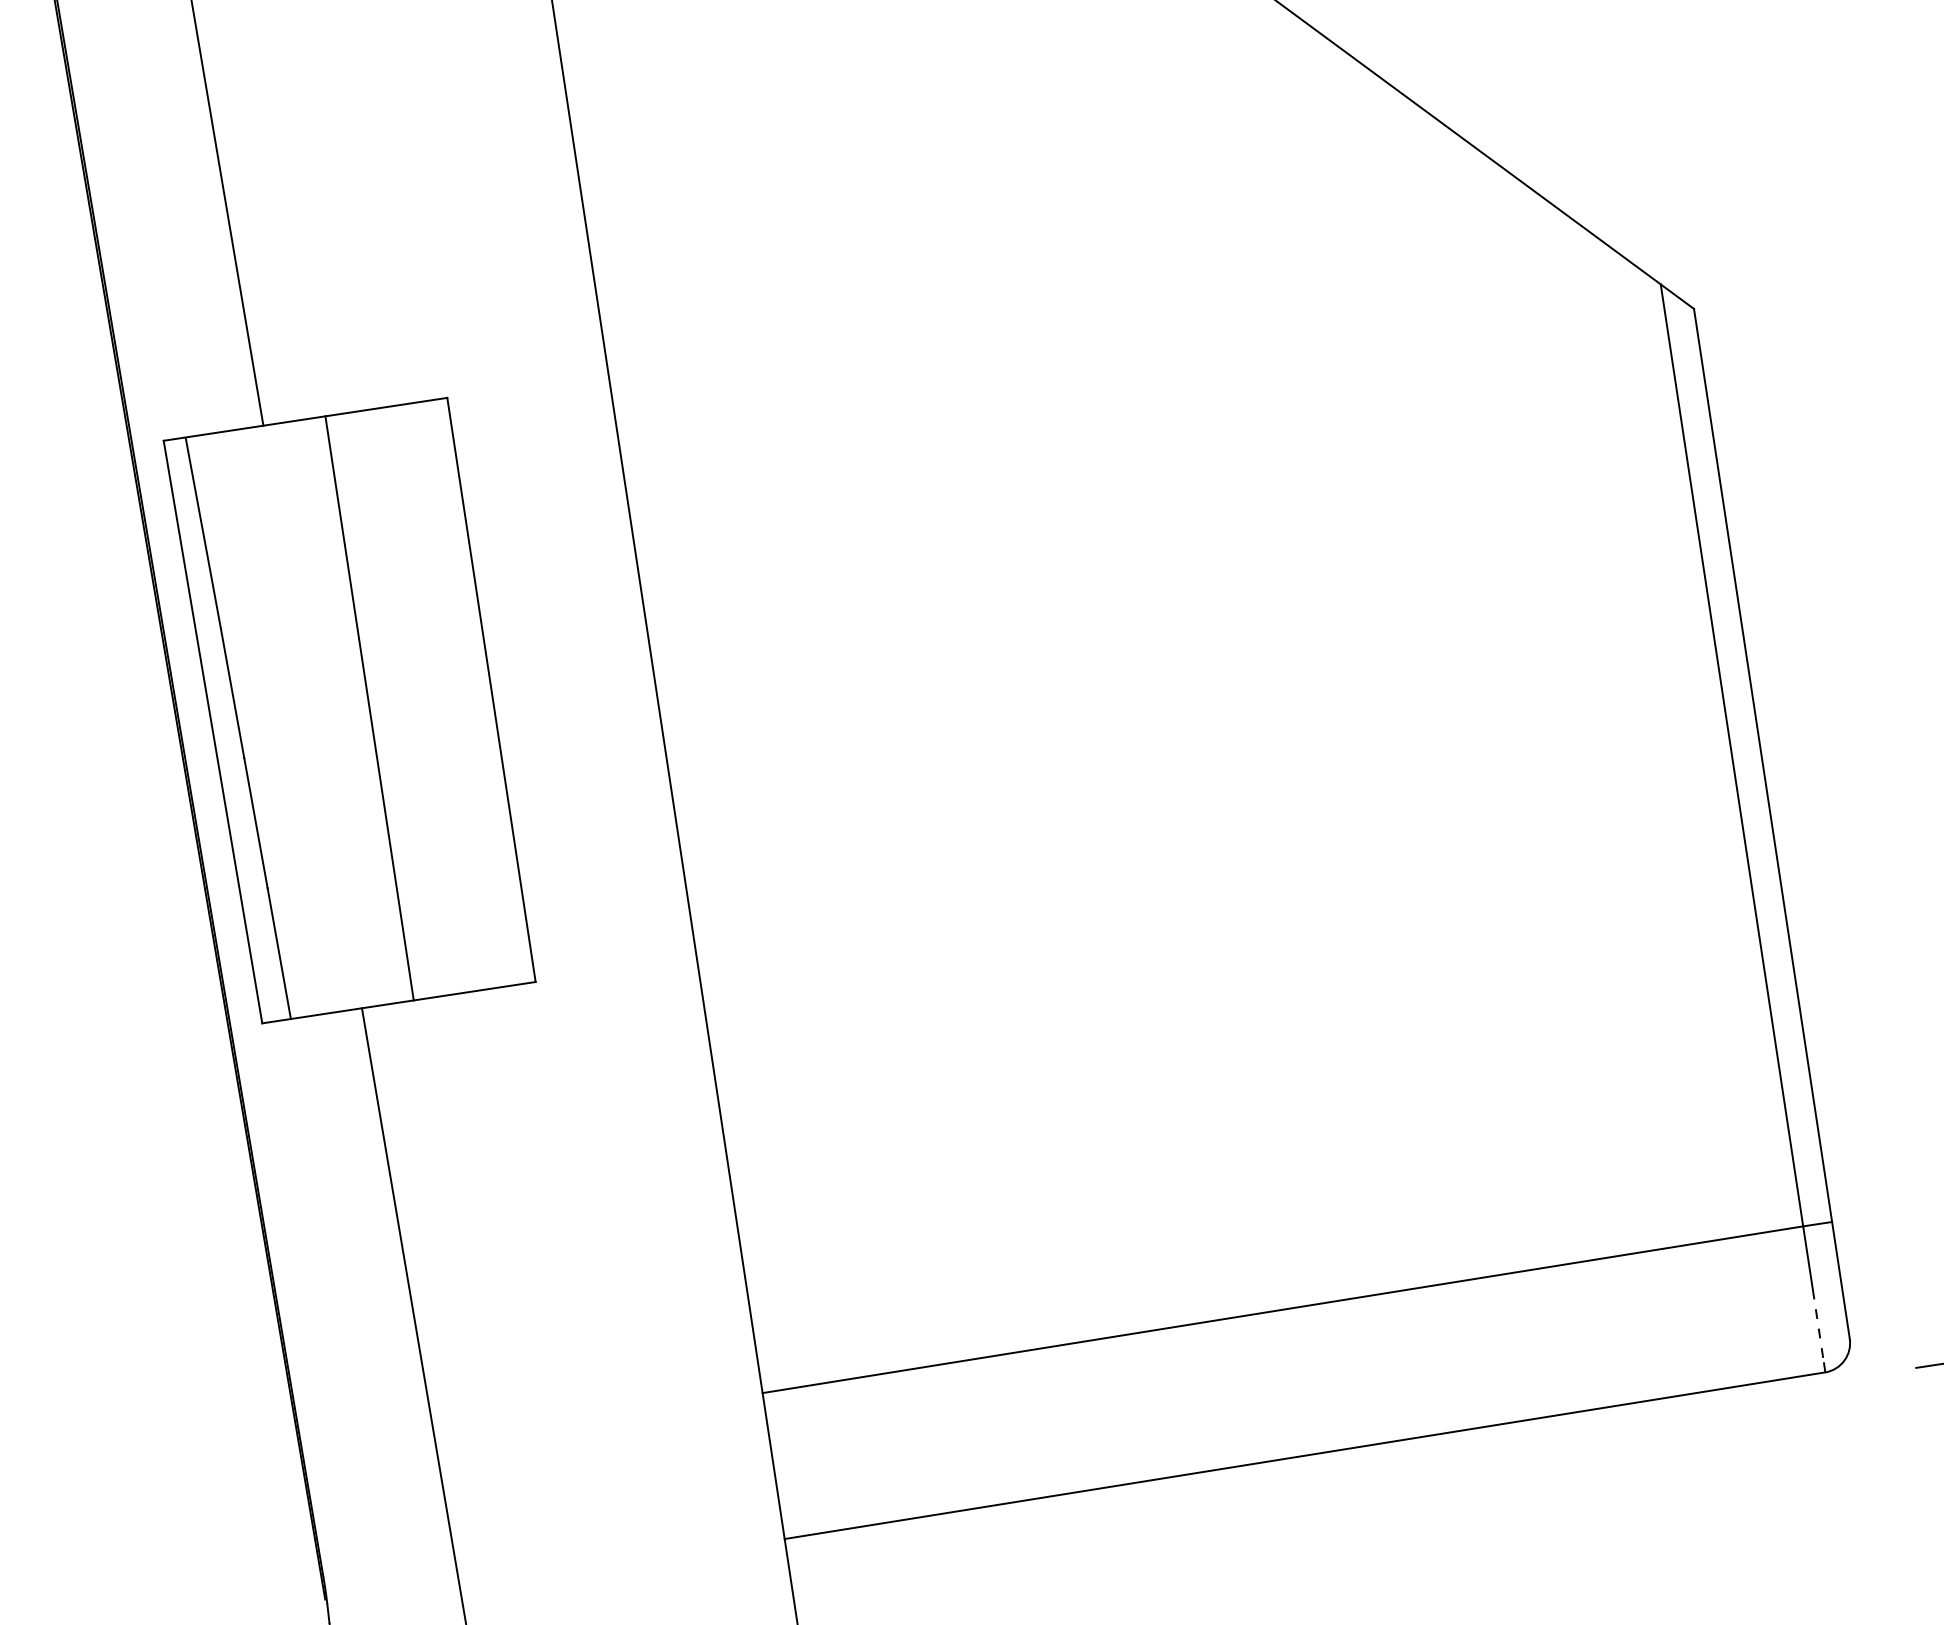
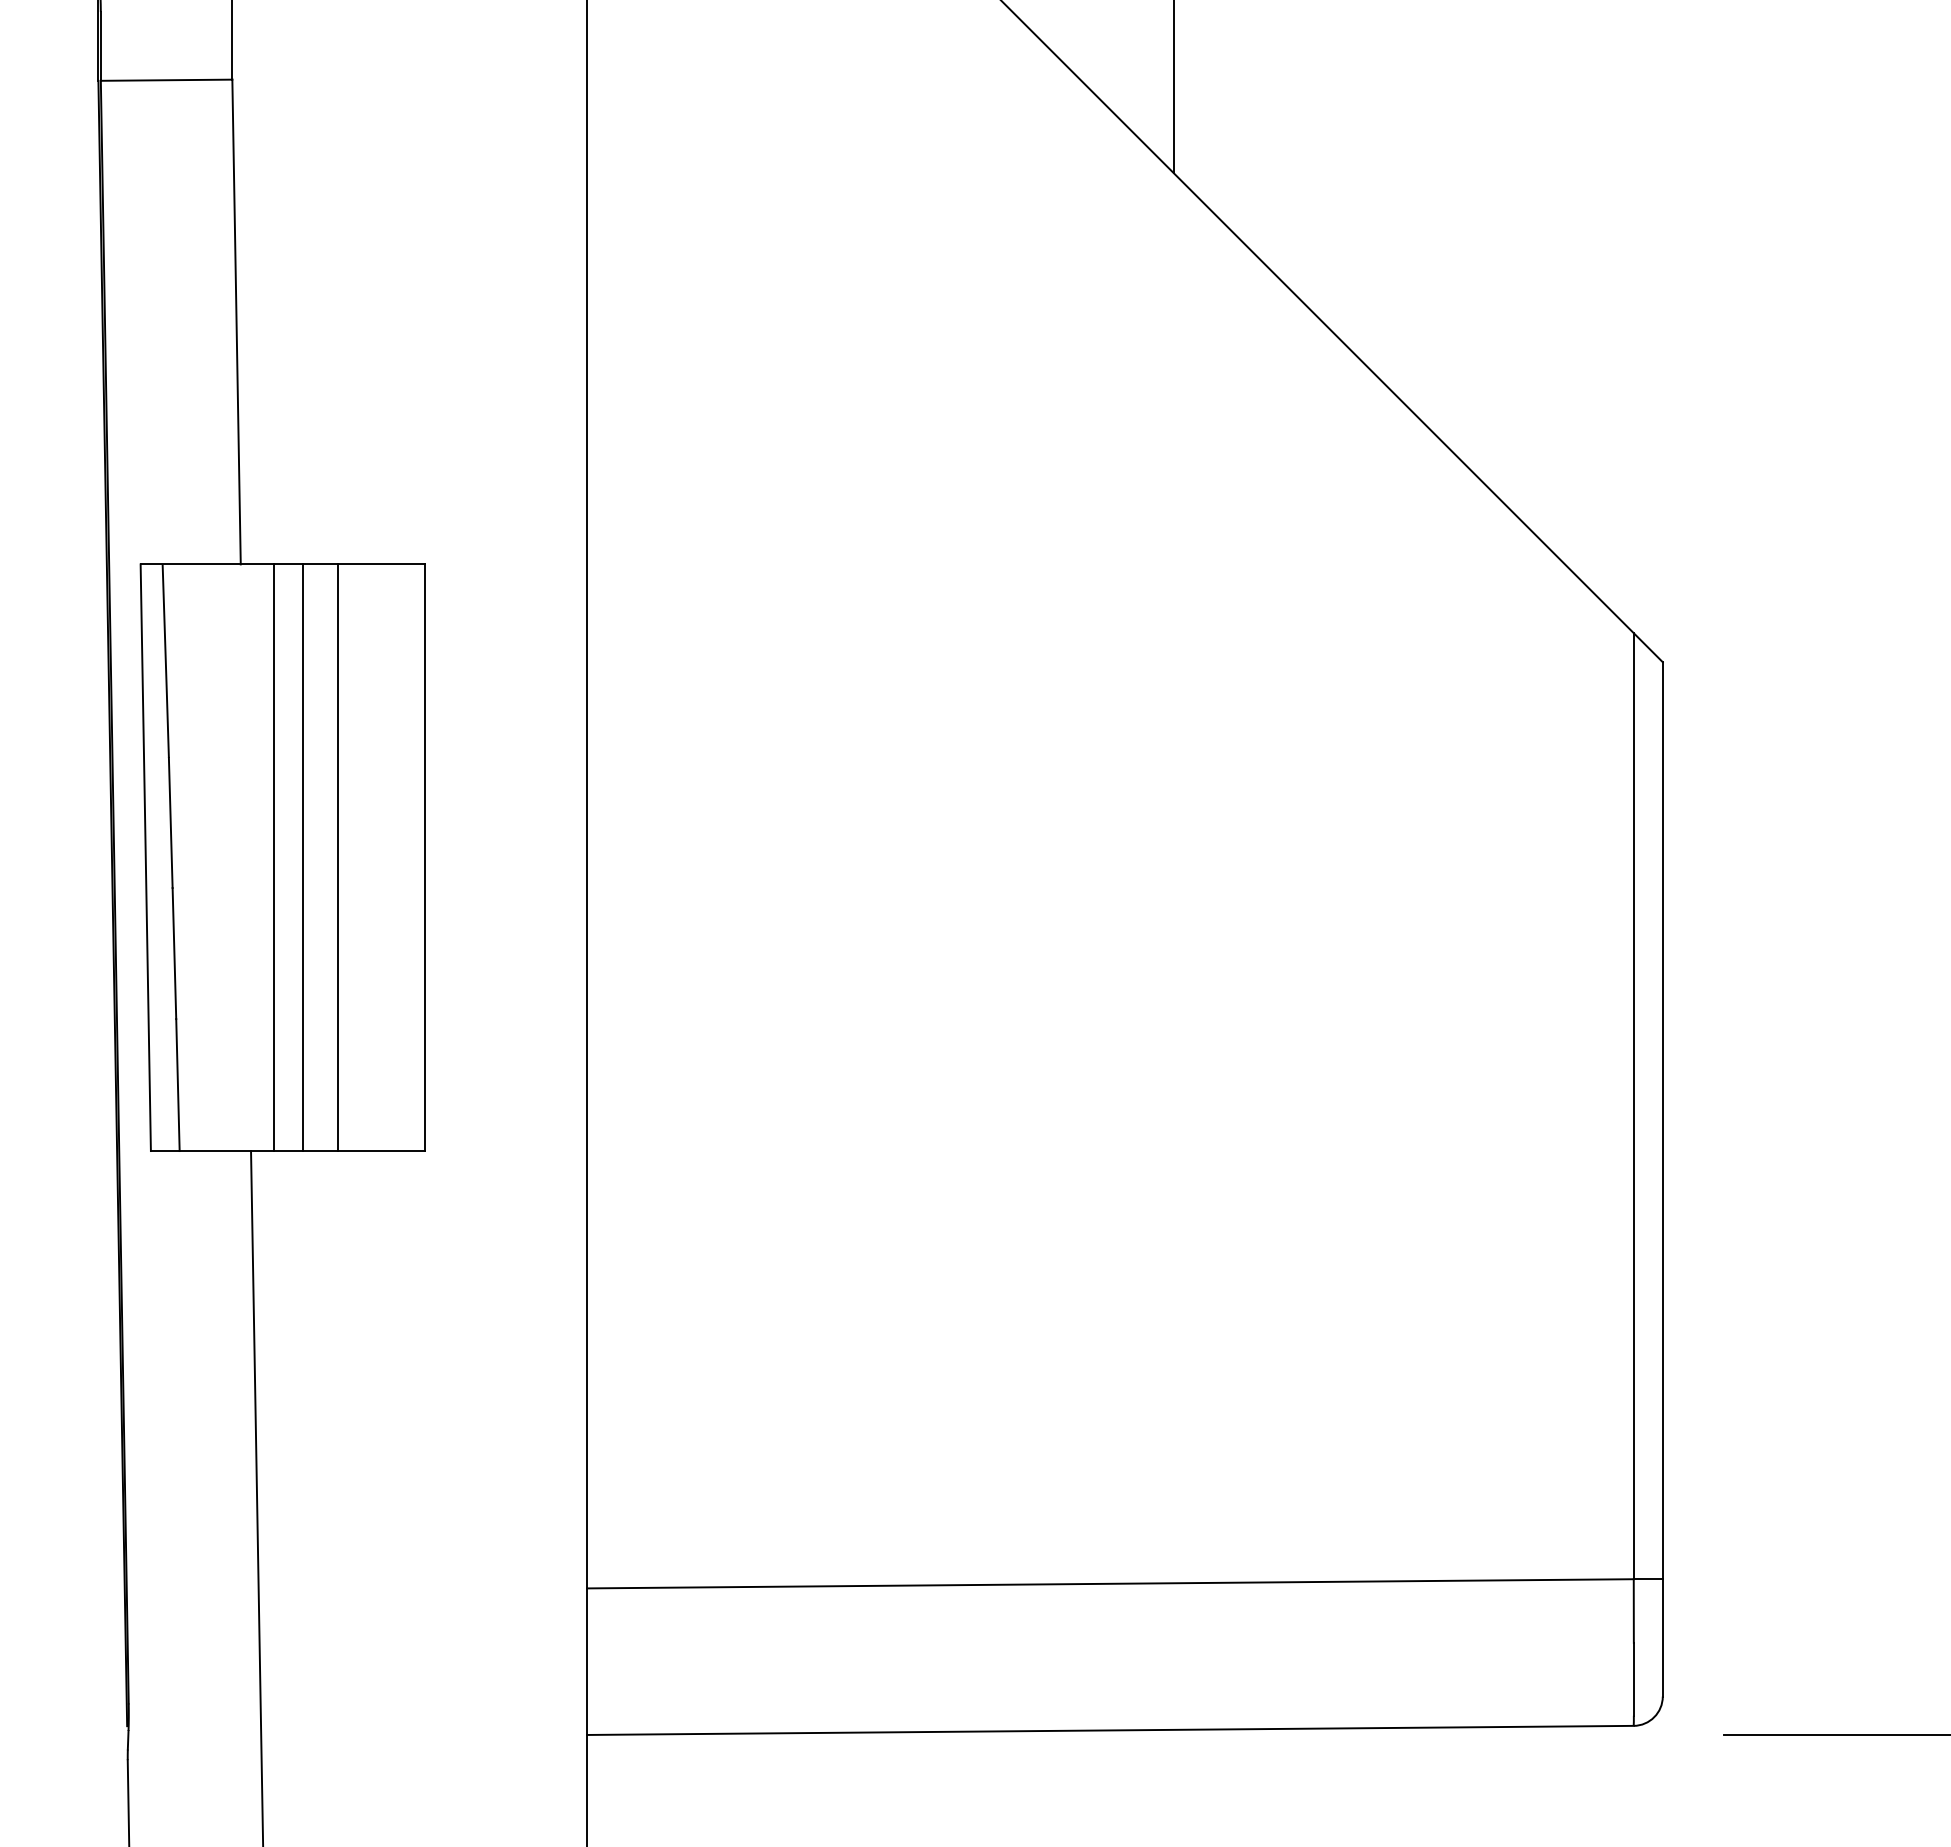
line: (403, 702) -> (337, 857), added
line: (341, 712) -> (274, 857), added
line: (1818, 1326) -> (1633, 1679), dashed -> solid

